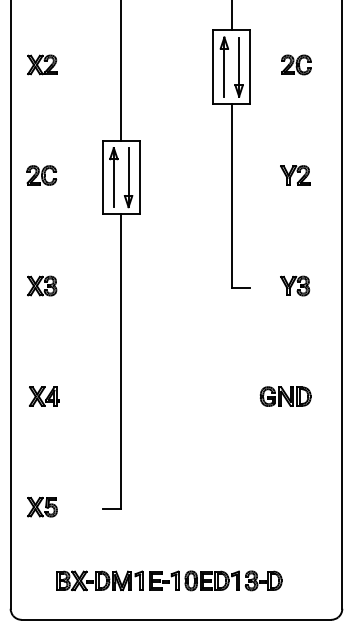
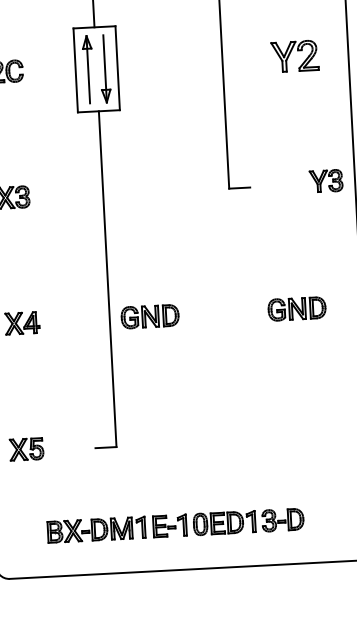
part: (295, 175) -> (295, 56), size x1.4
part: (295, 285) -> (326, 180), moved
part: (156, 396) -> (149, 316), added

